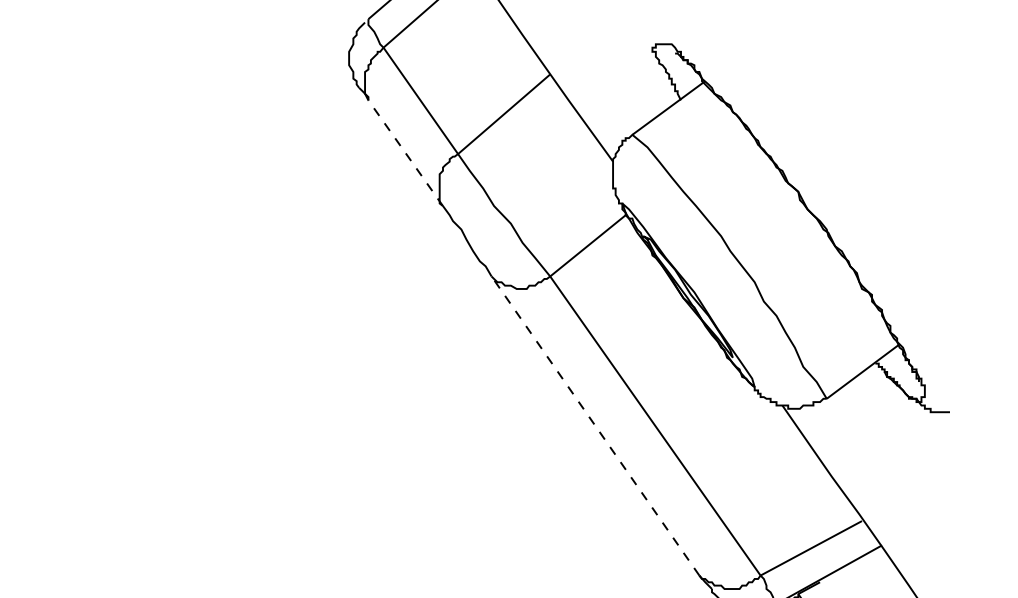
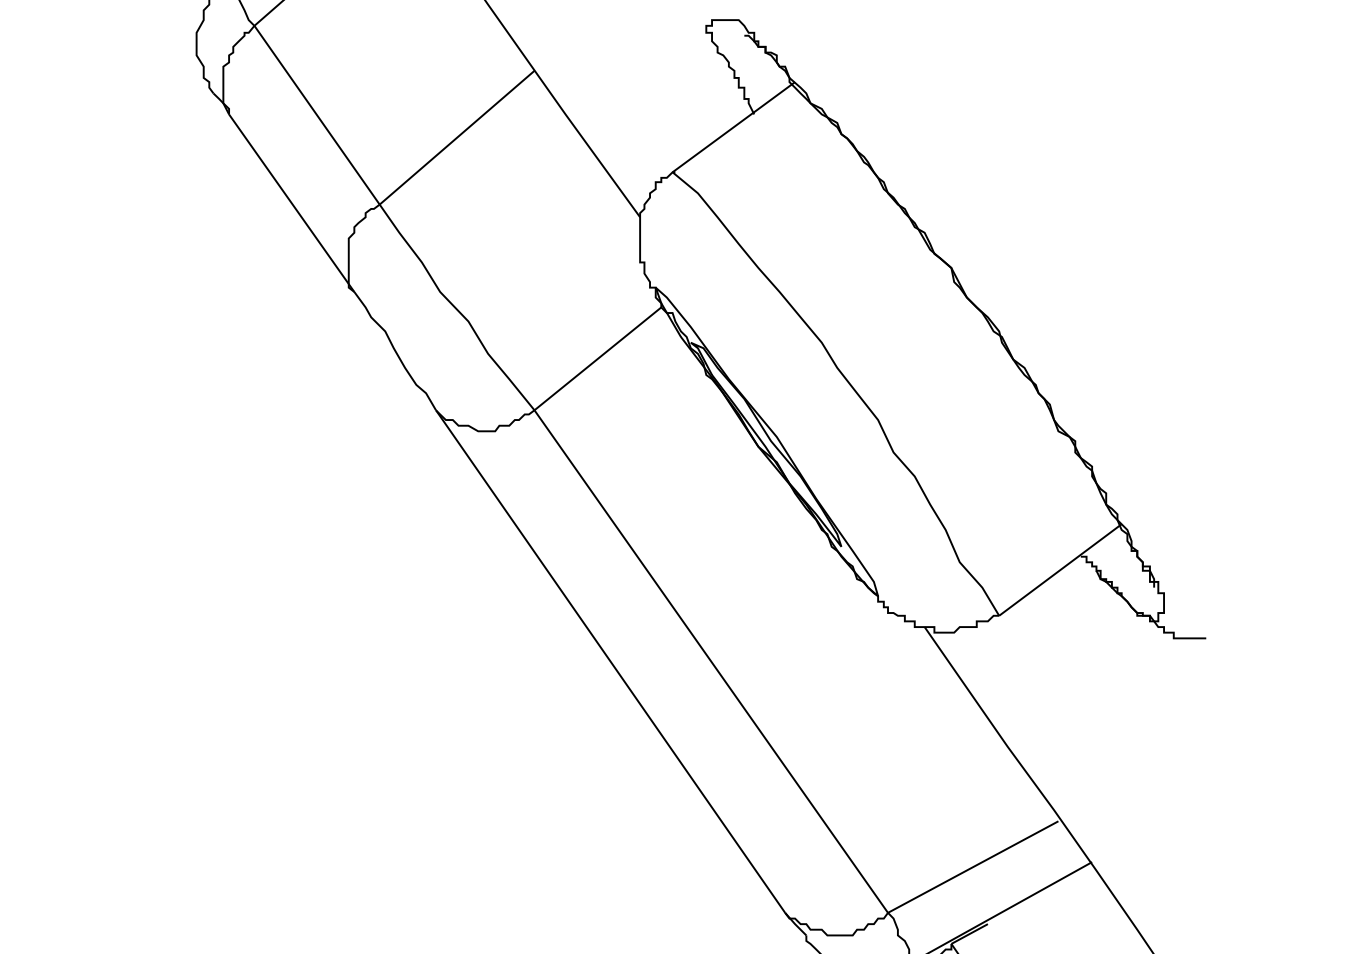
line: (405, 153) -> (291, 203), dashed -> solid
line: (595, 425) -> (610, 660), dashed -> solid

